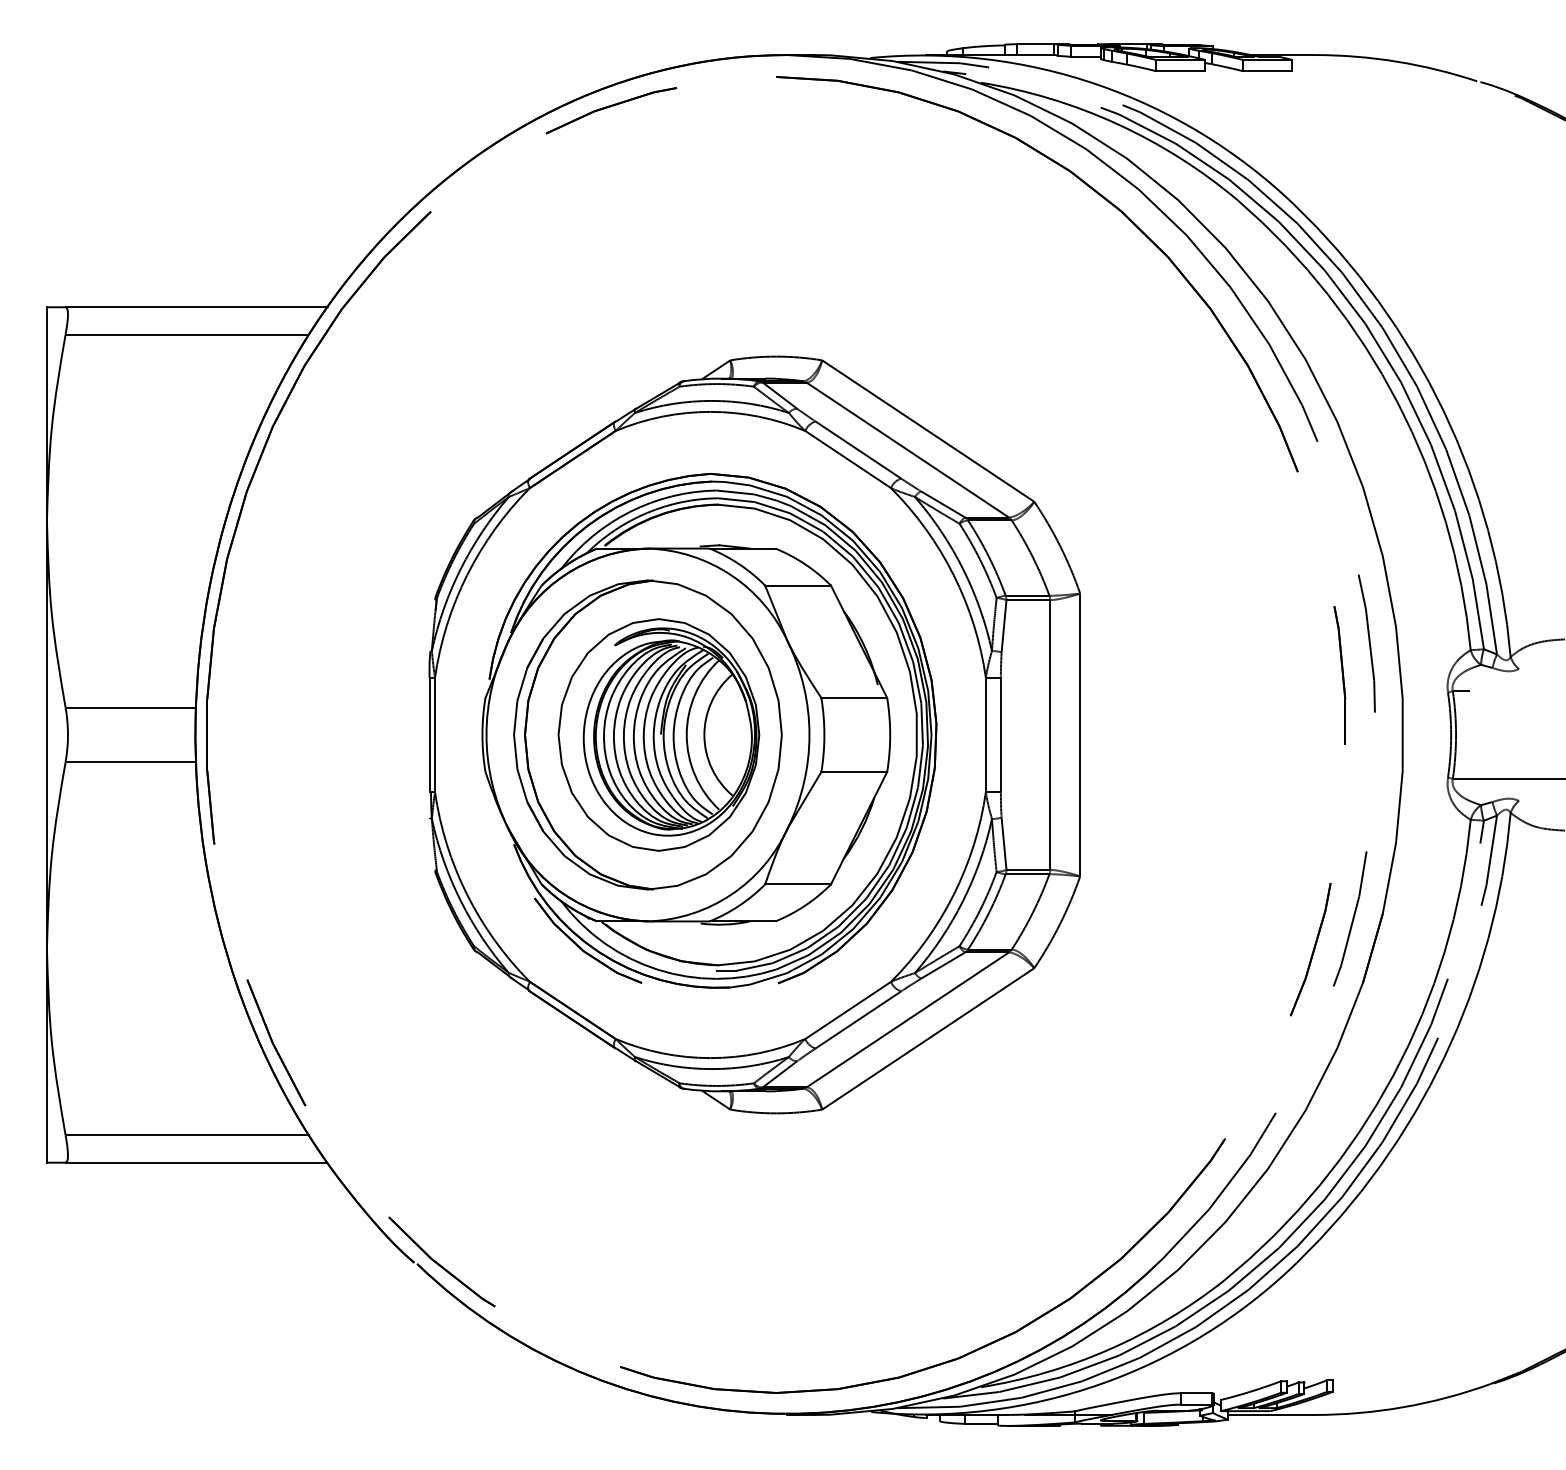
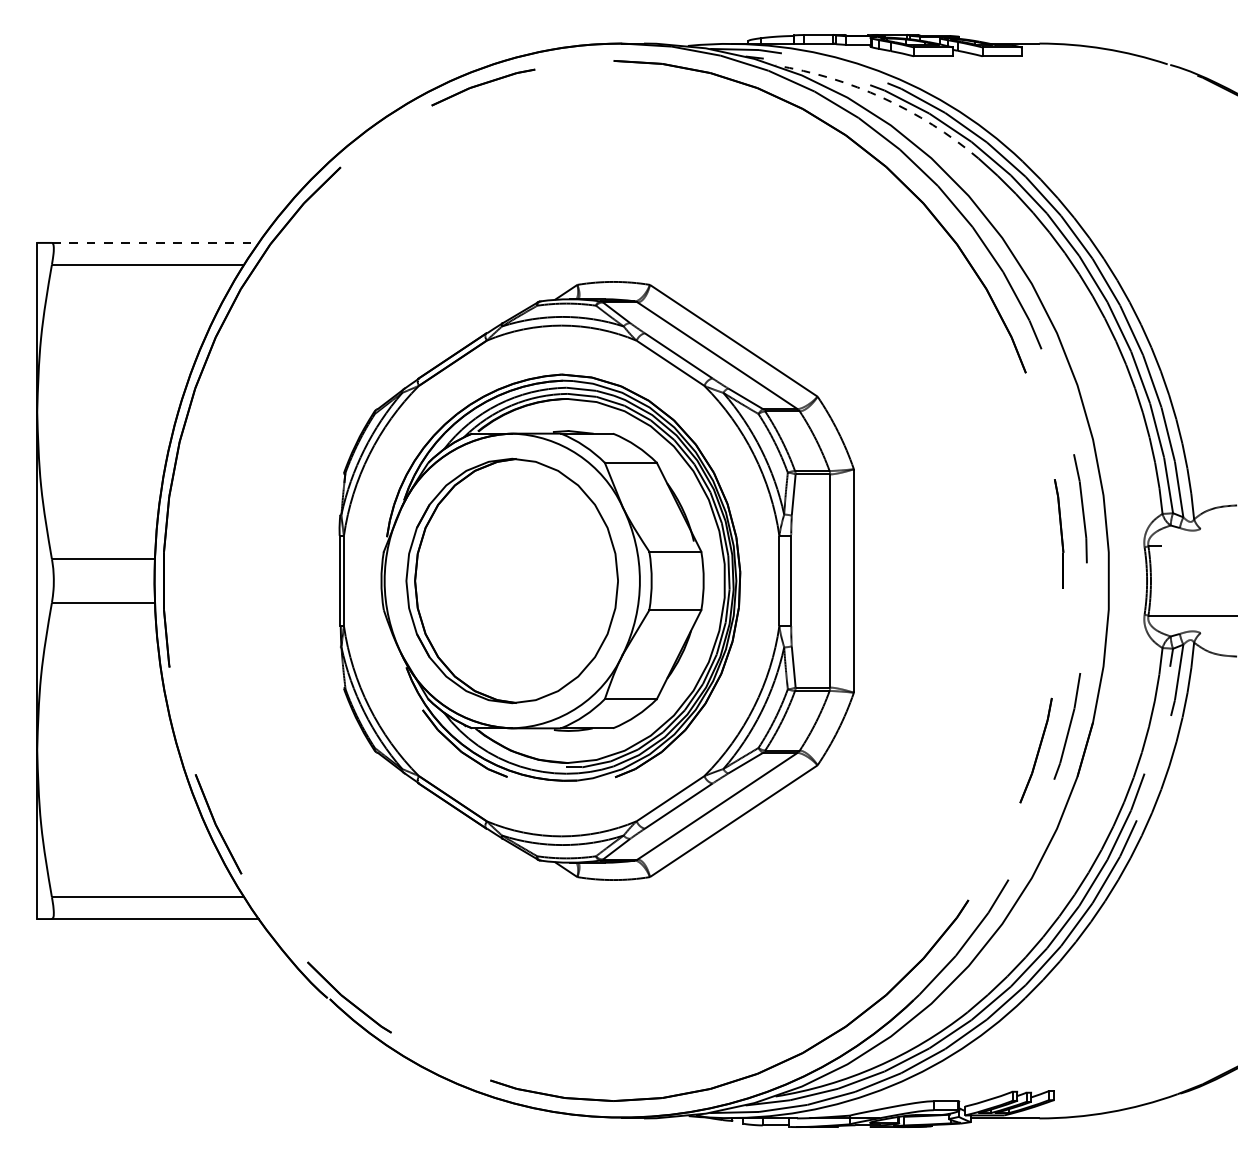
arc: (1117, 124) -> (883, 98), solid -> dashed
line: (197, 307) -> (156, 243), solid -> dashed
part: (658, 734) -> (520, 580), removed

